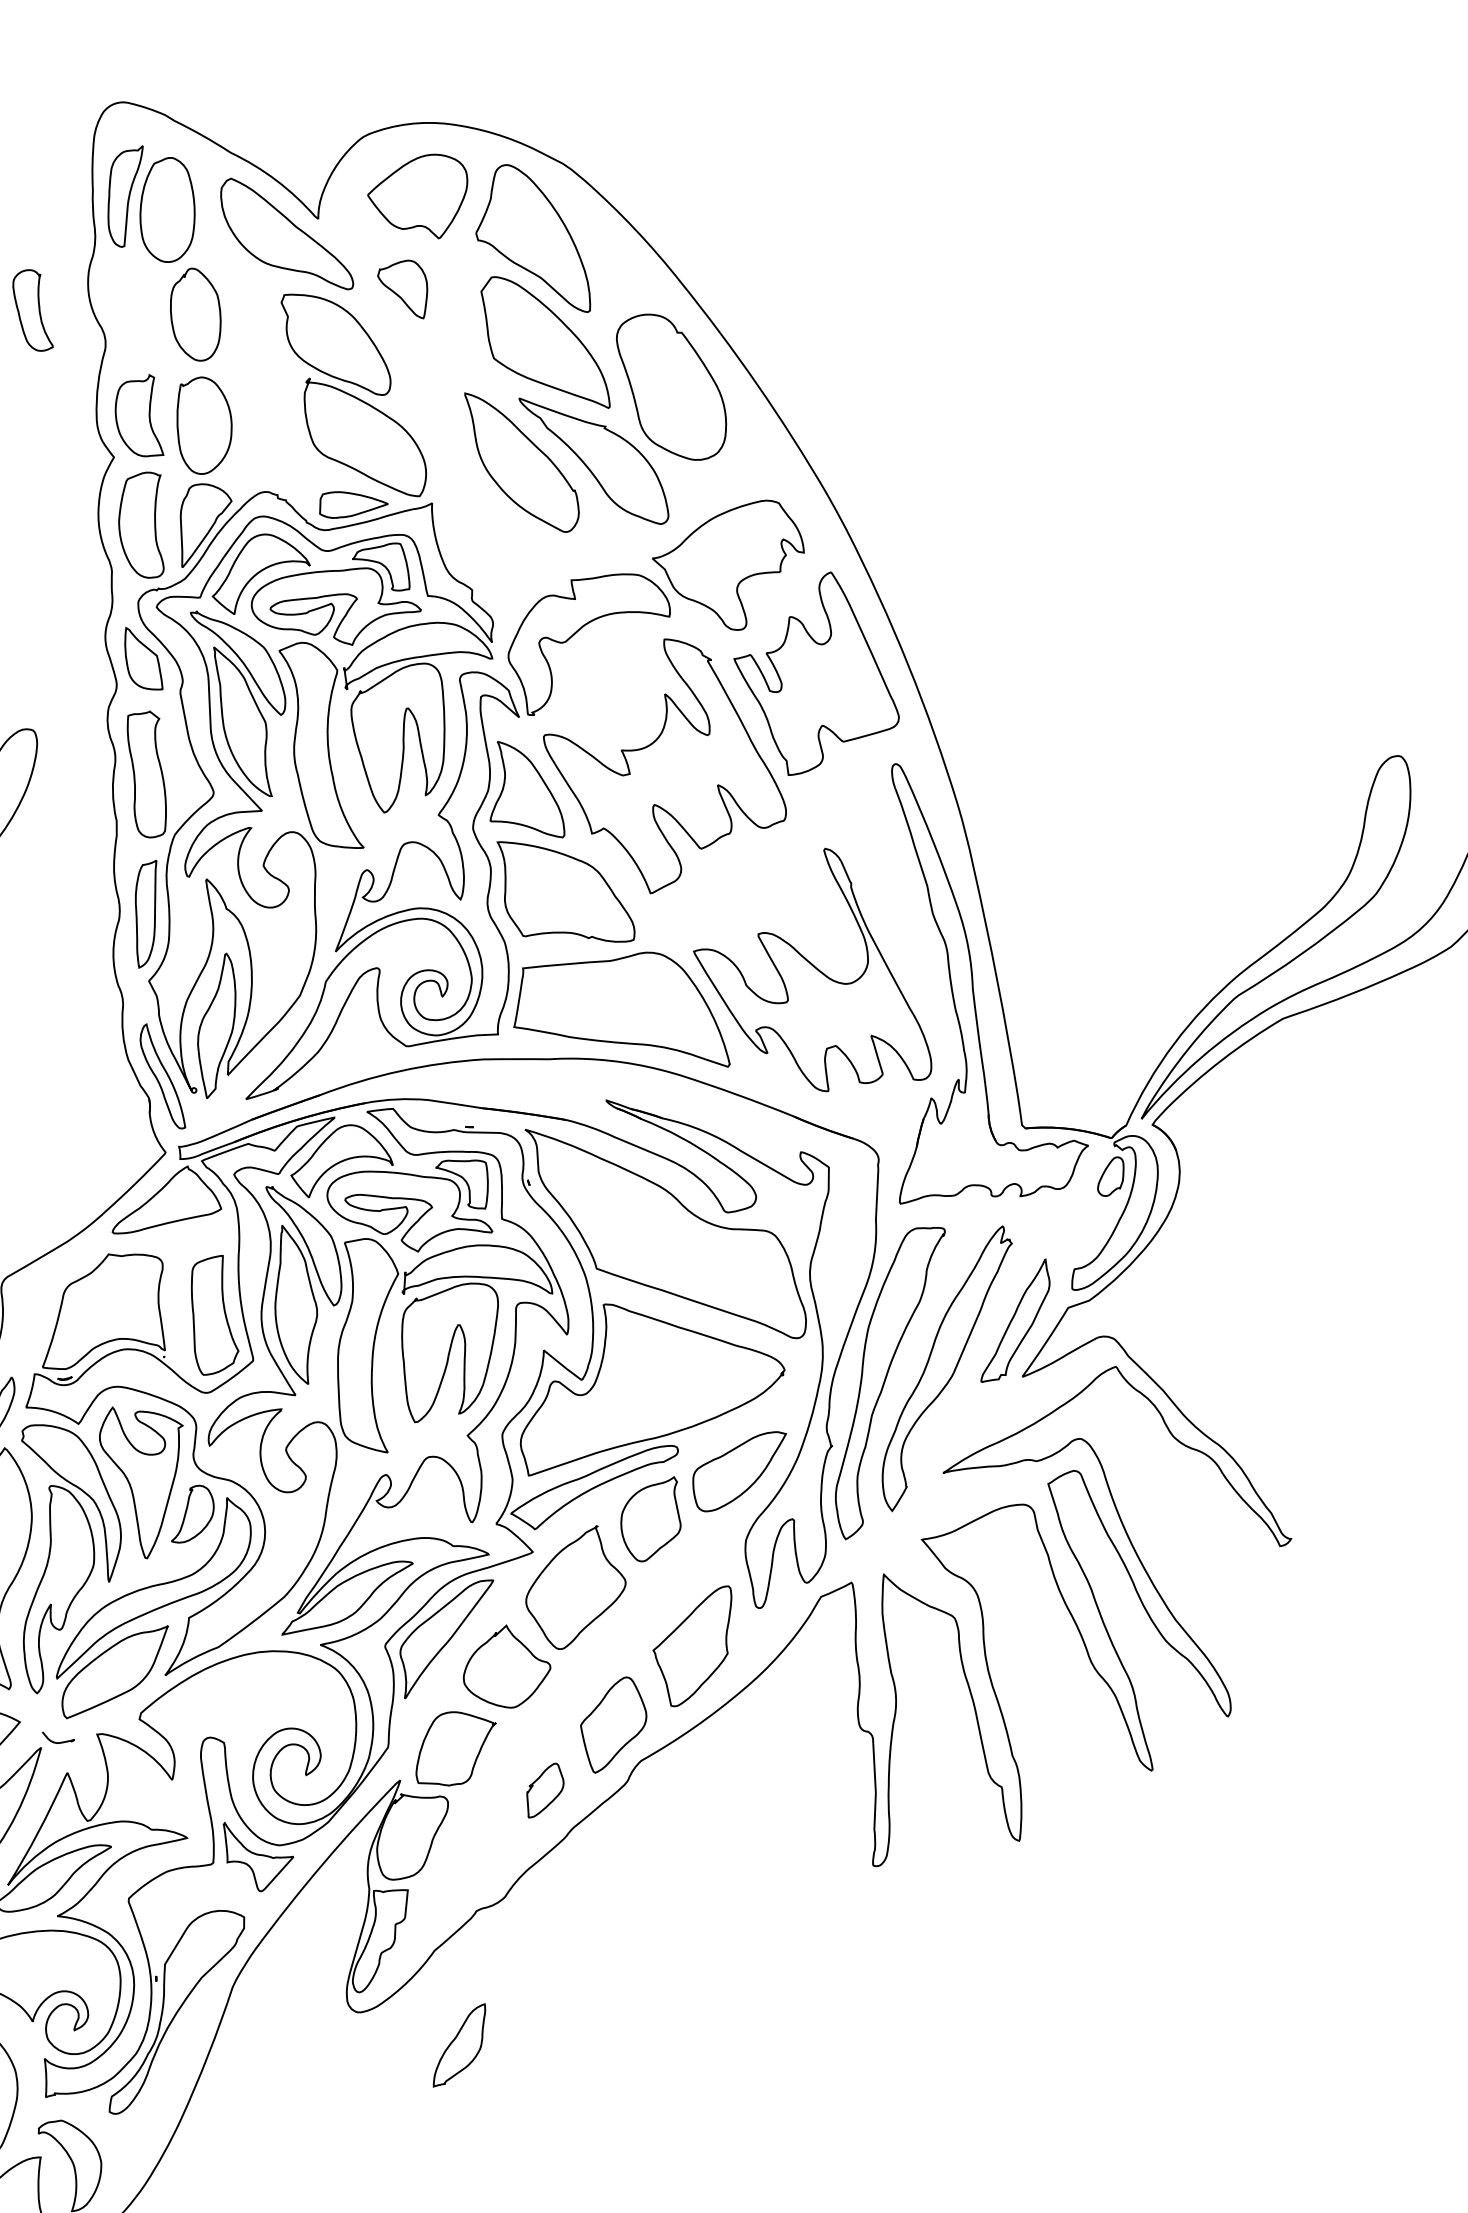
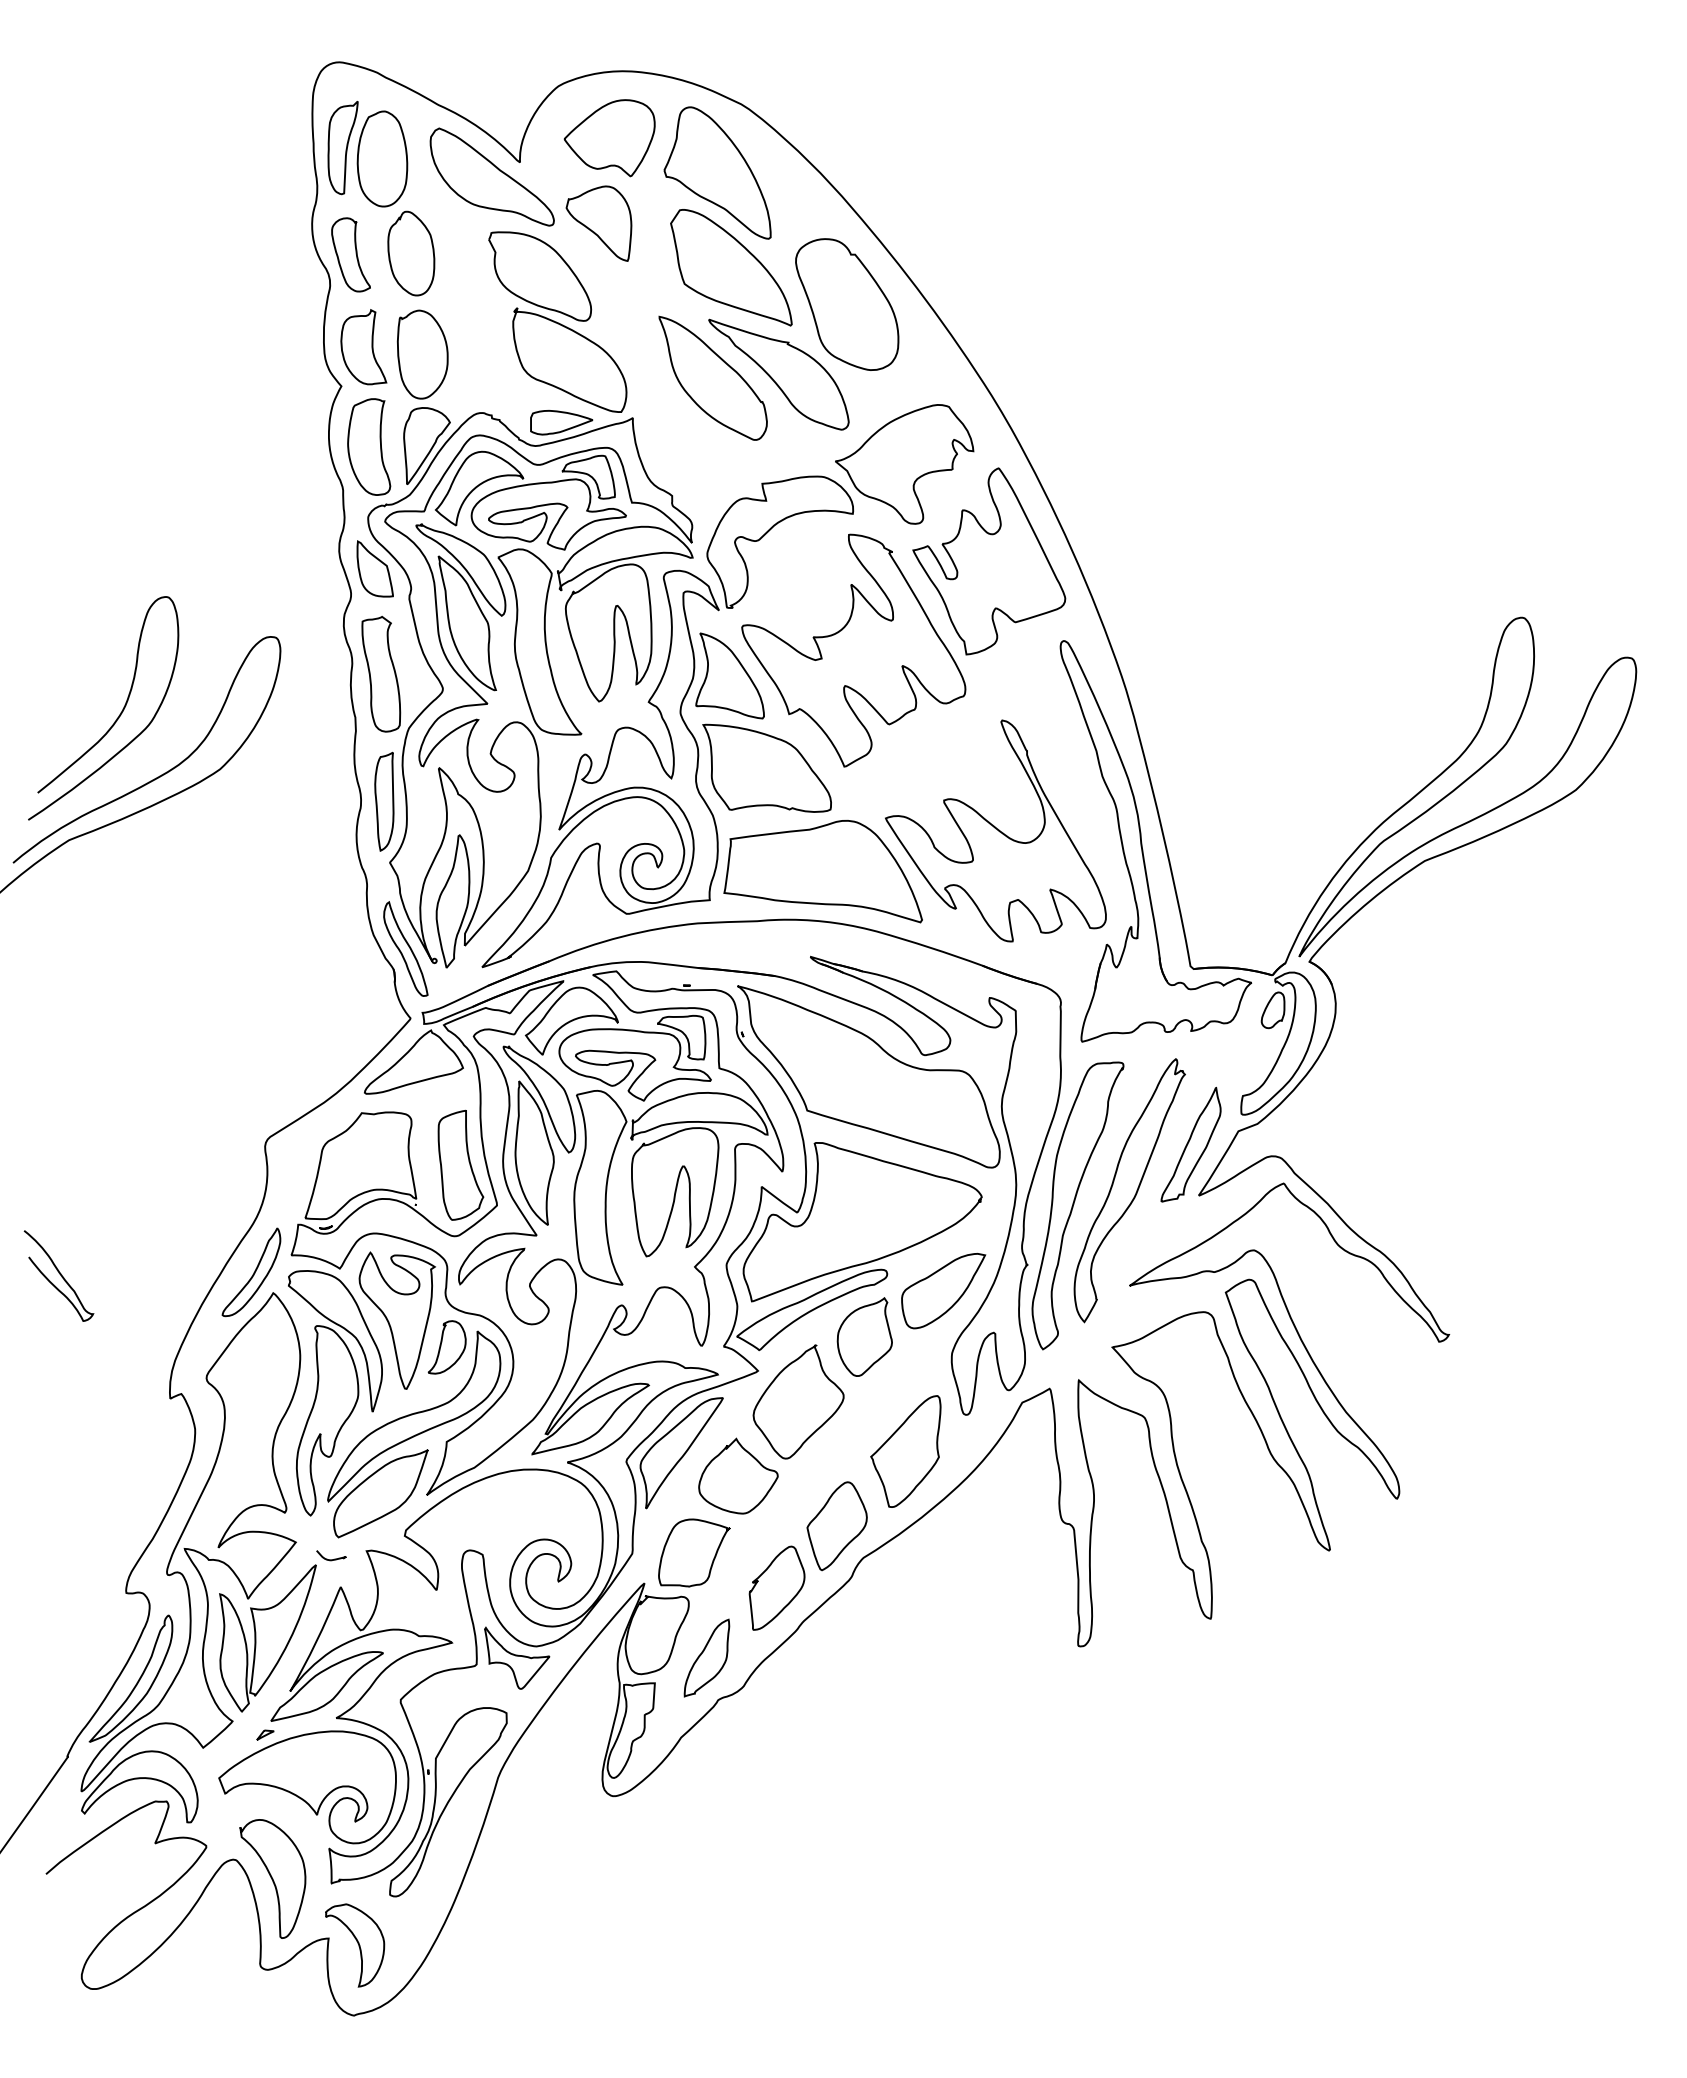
part: (401, 288) -> (598, 223), size x1.43
part: (32, 309) -> (350, 254), moved
part: (544, 1789) -> (776, 1587), size x1.67
part: (459, 2044) -> (706, 1657), moved

